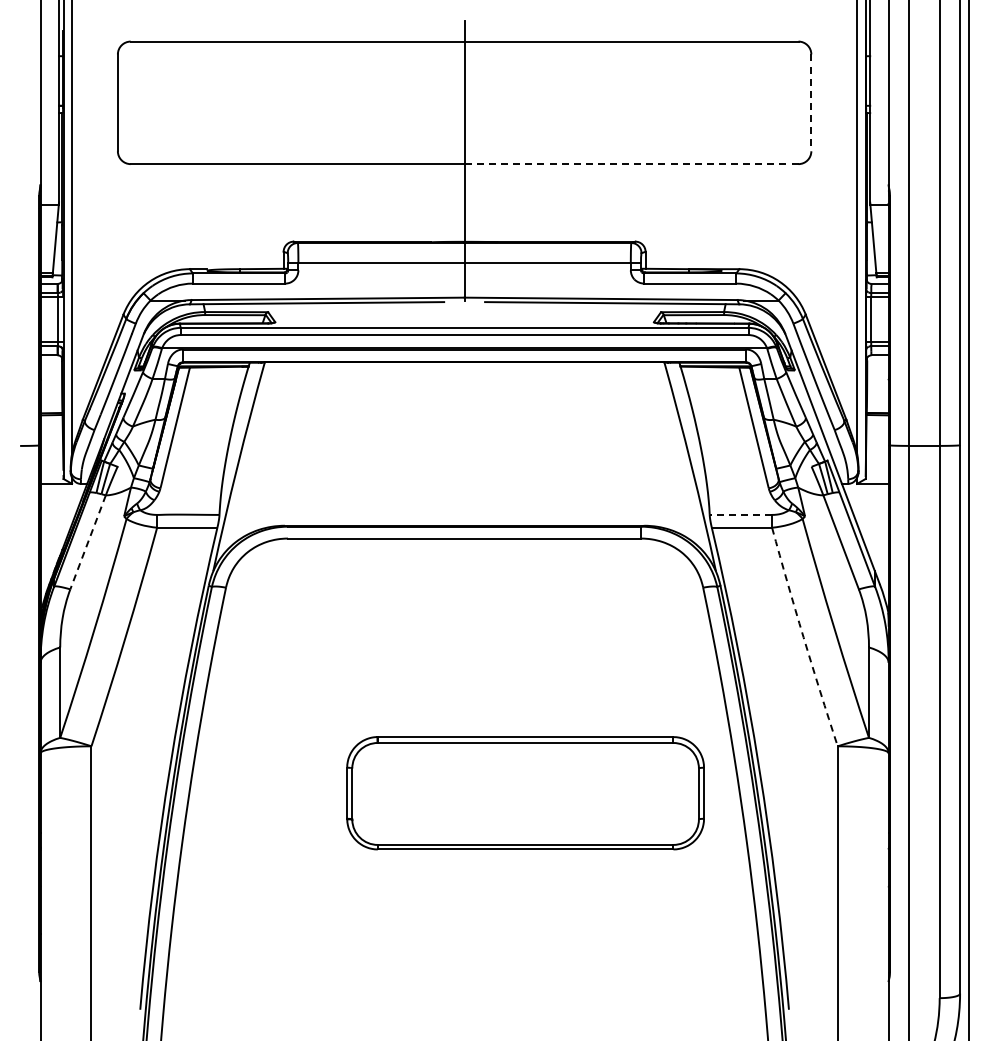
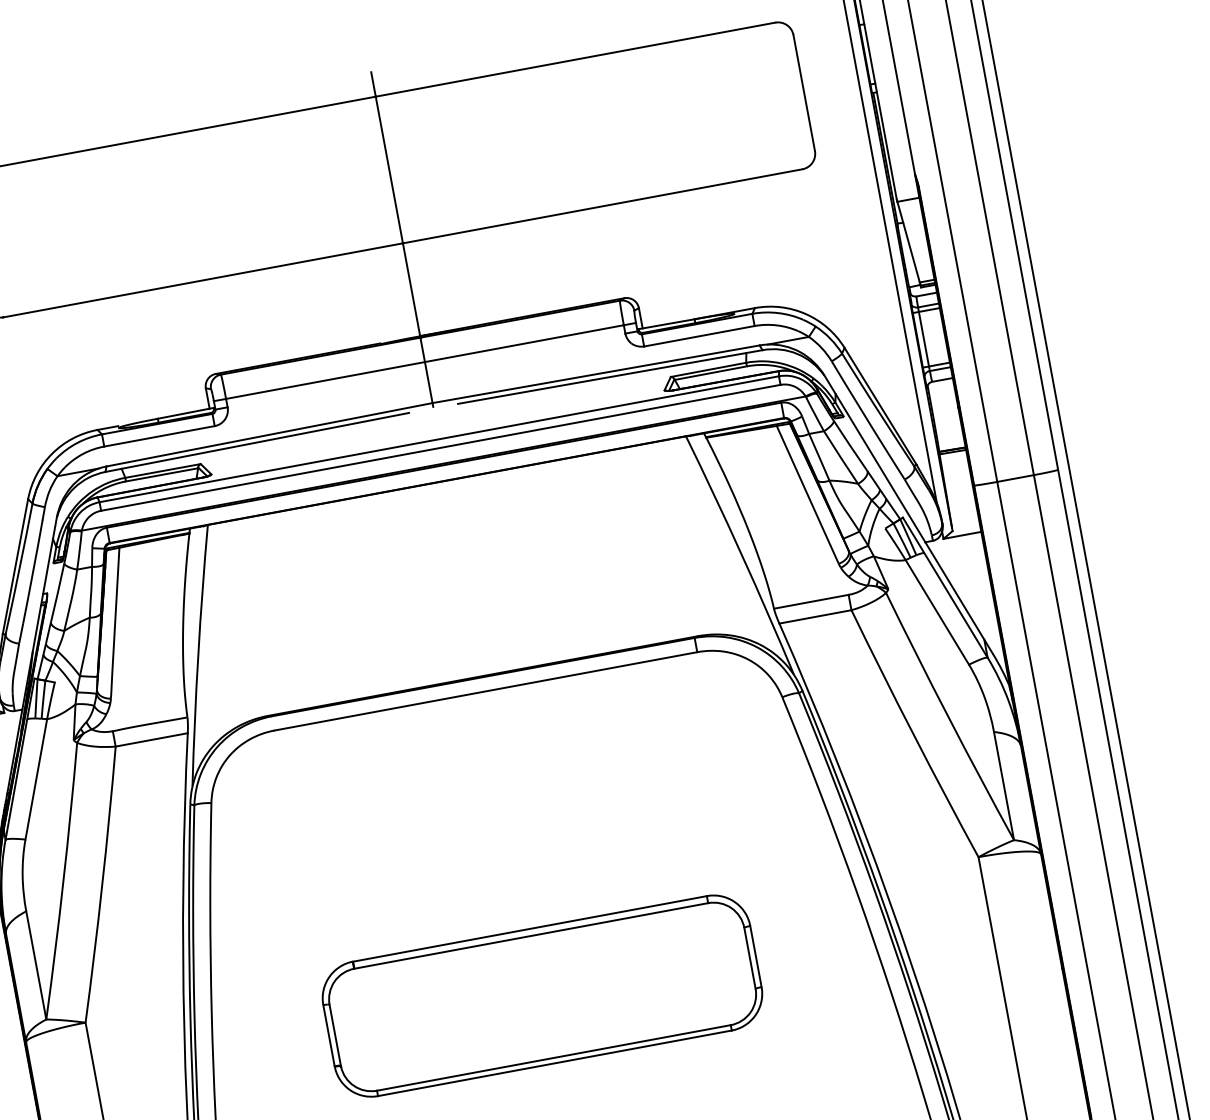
line: (811, 103) -> (804, 93), dashed -> solid
line: (631, 164) -> (602, 206), dashed -> solid
line: (740, 514) -> (810, 601), dashed -> solid
line: (87, 542) -> (35, 779), dashed -> solid
arc: (803, 637) -> (913, 734), dashed -> solid
part: (525, 793) -> (542, 996), moved

